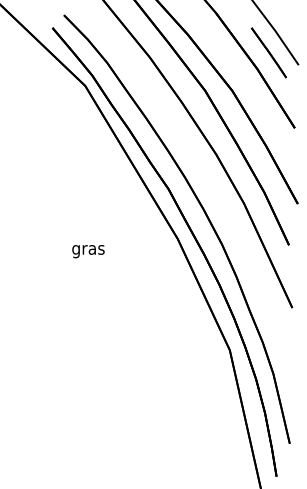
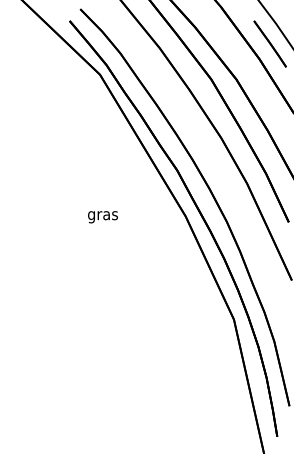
text: (87, 251) -> (102, 217), moved

